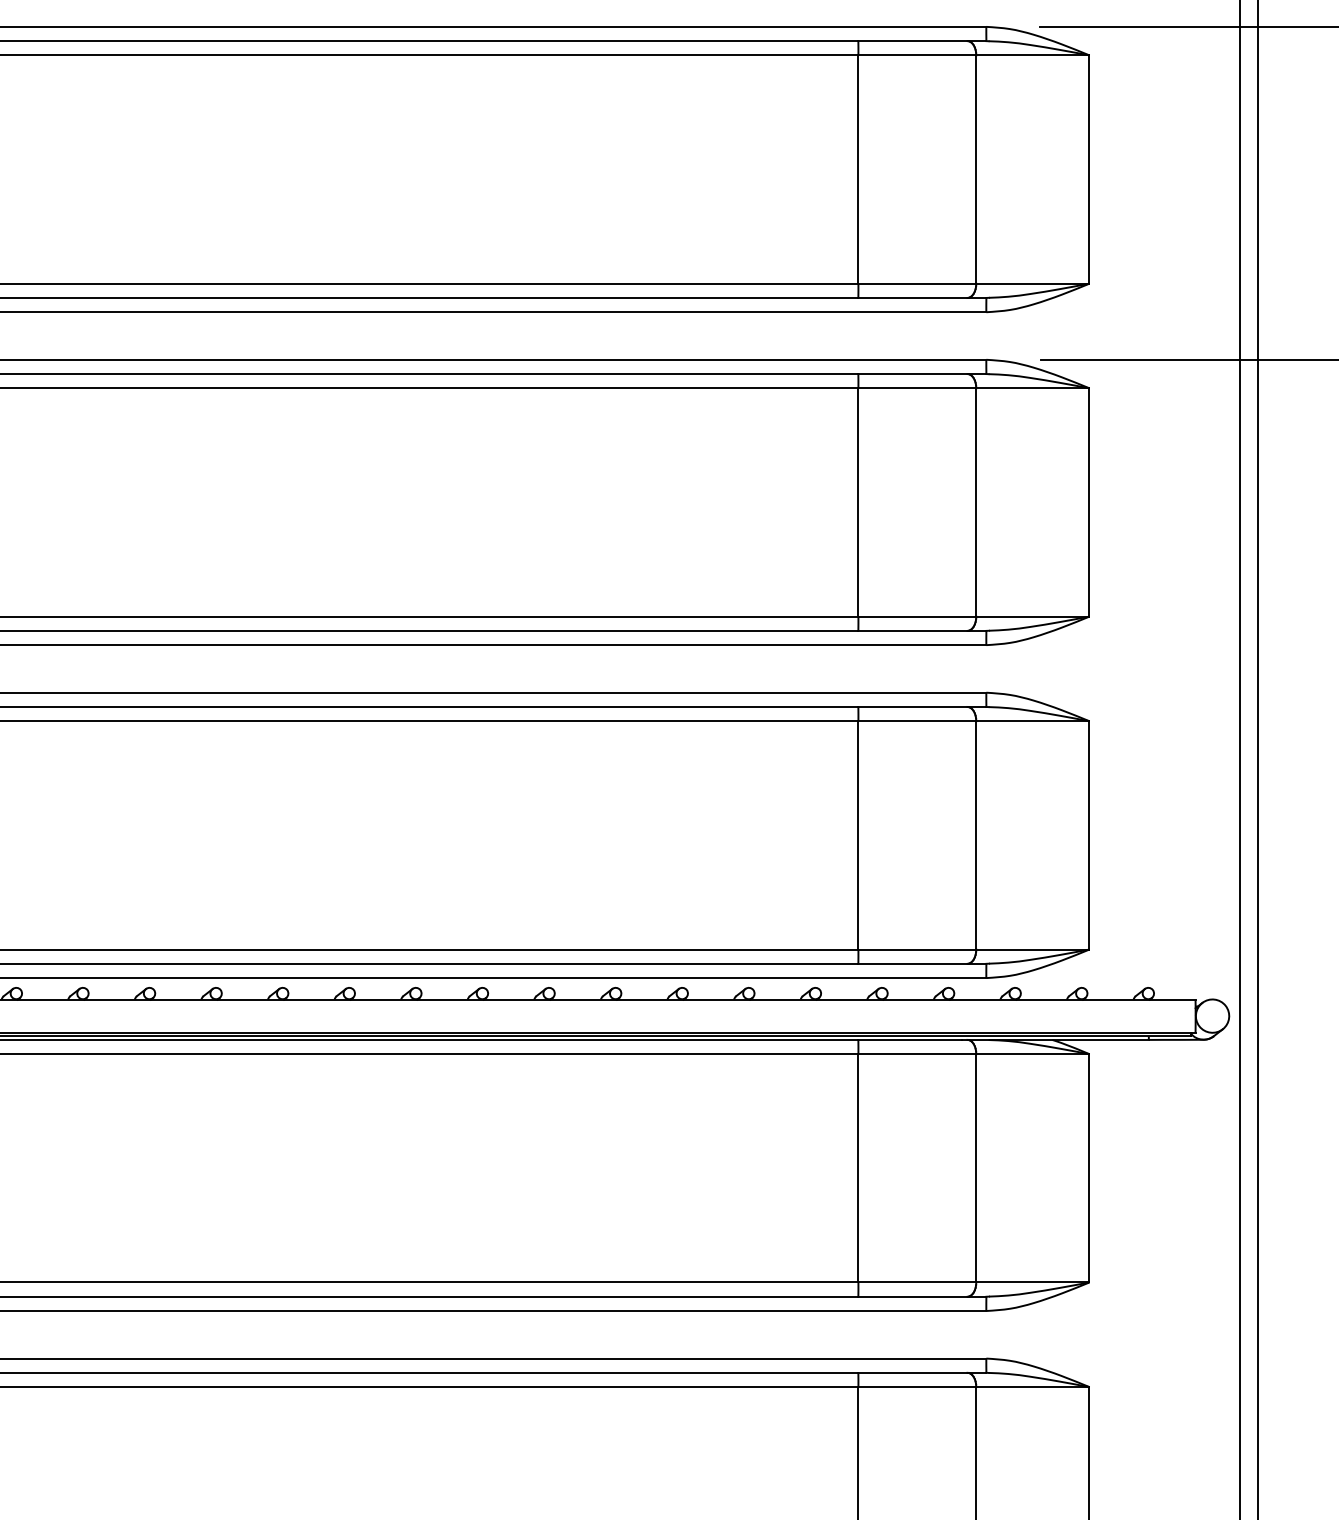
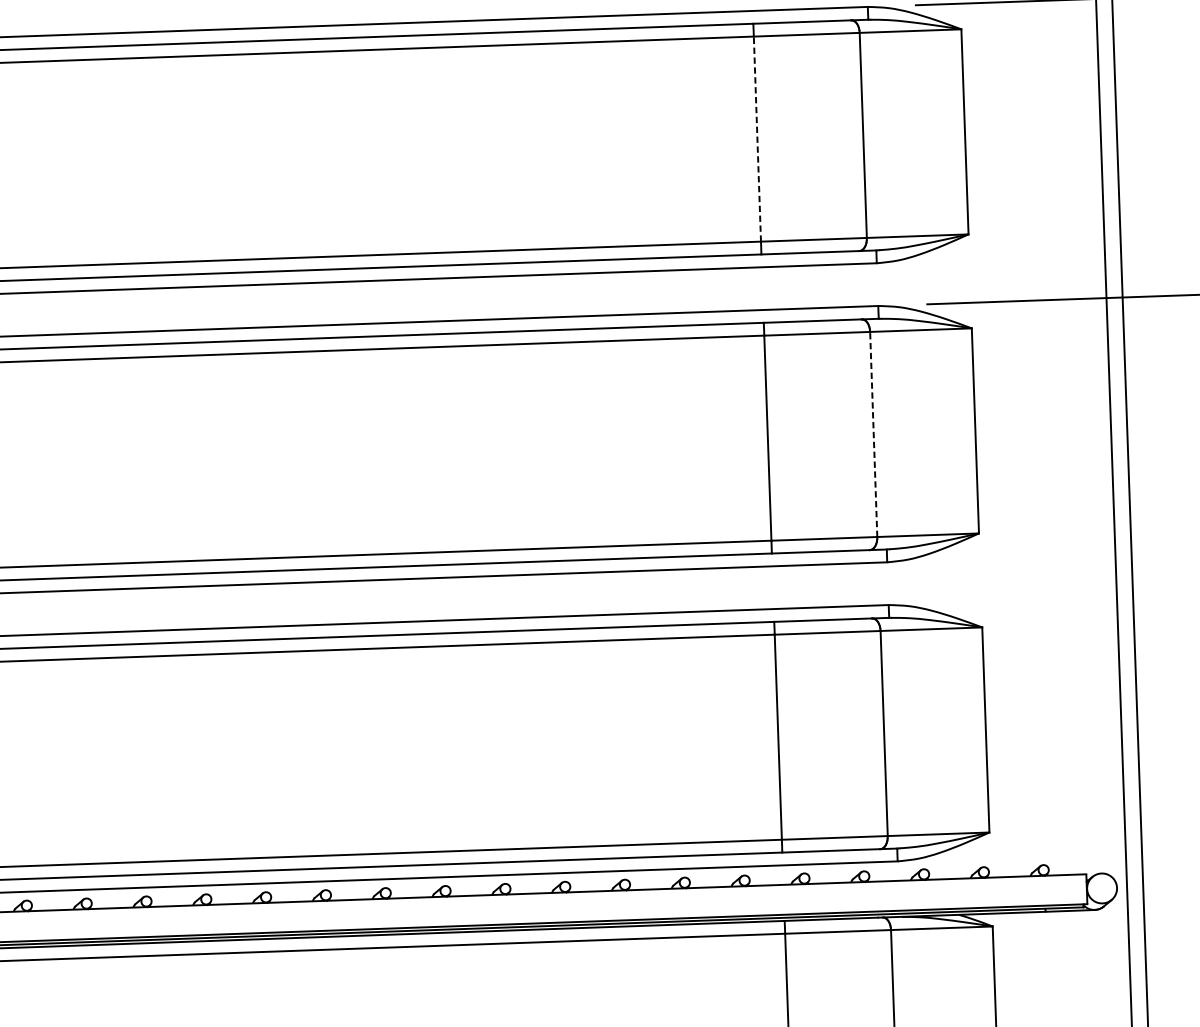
line: (858, 169) -> (757, 139), solid -> dashed
line: (976, 501) -> (873, 433), solid -> dashed

